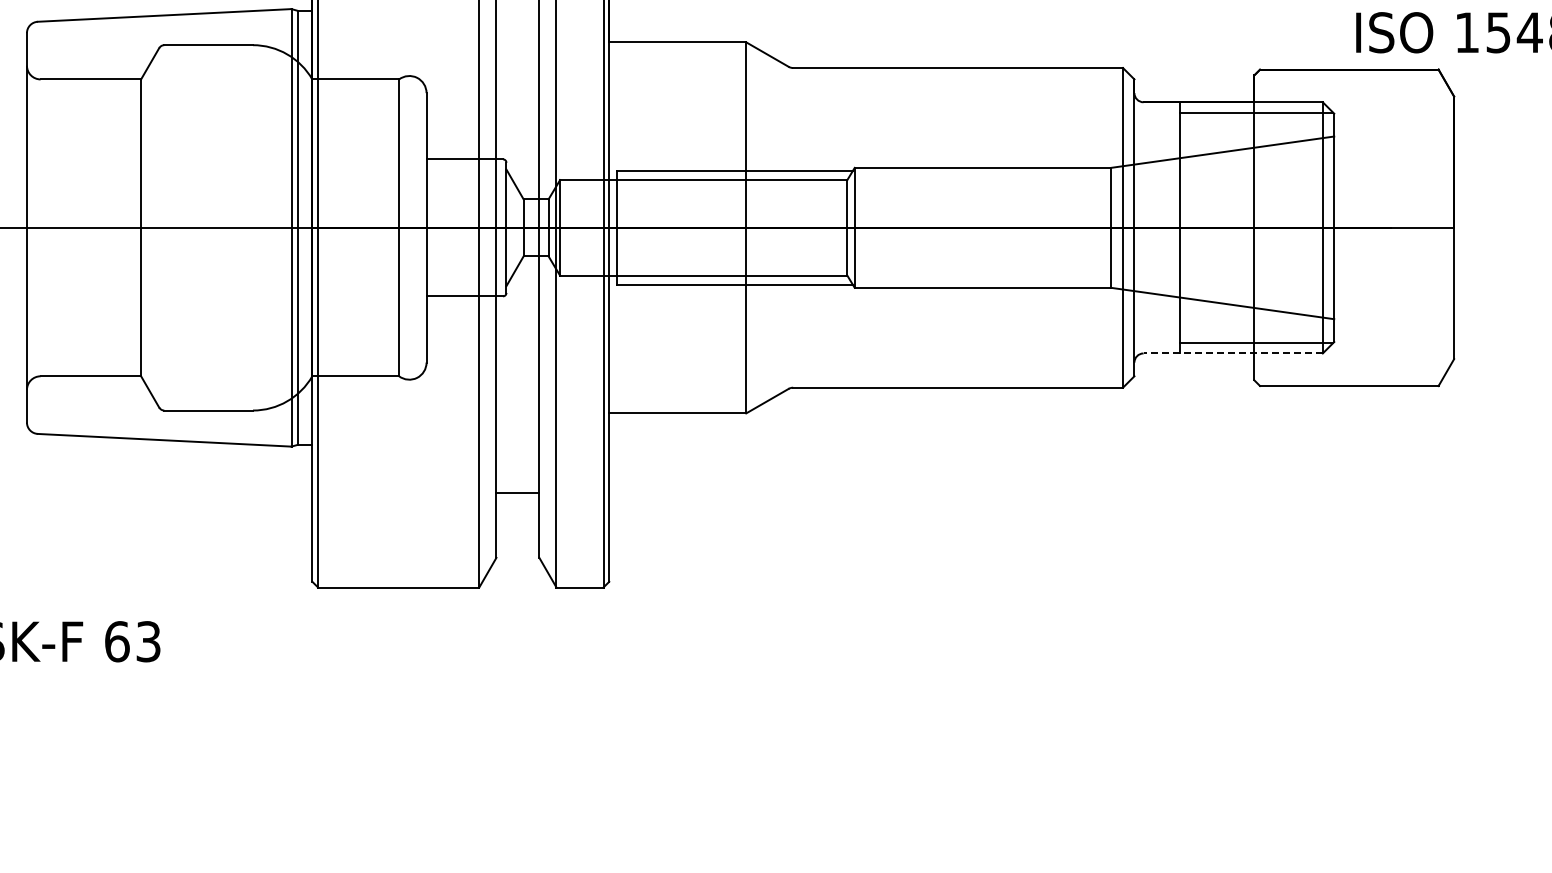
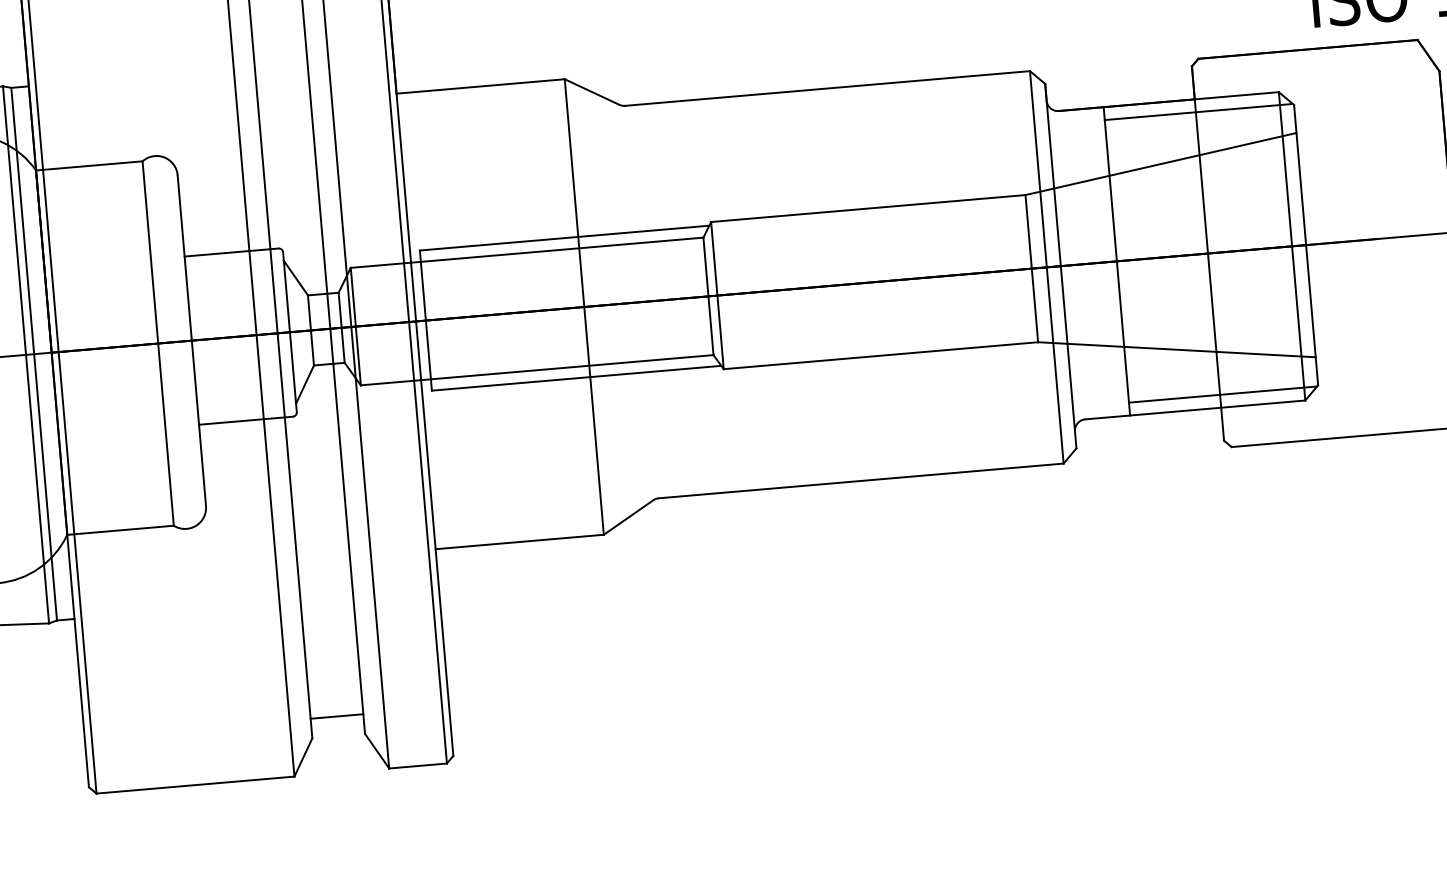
line: (1233, 353) -> (1195, 409), dashed -> solid
line: (517, 492) -> (336, 716), moved

